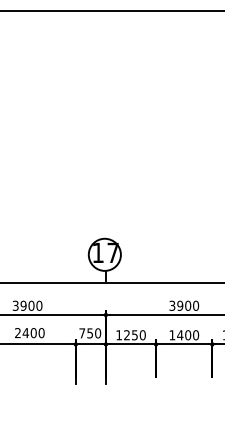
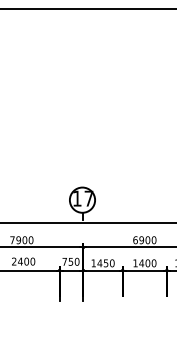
text: (15, 305) -> (12, 239), 3900 -> 7900
text: (172, 305) -> (135, 239), 3900 -> 6900
text: (126, 335) -> (99, 263), 1250 -> 1450

